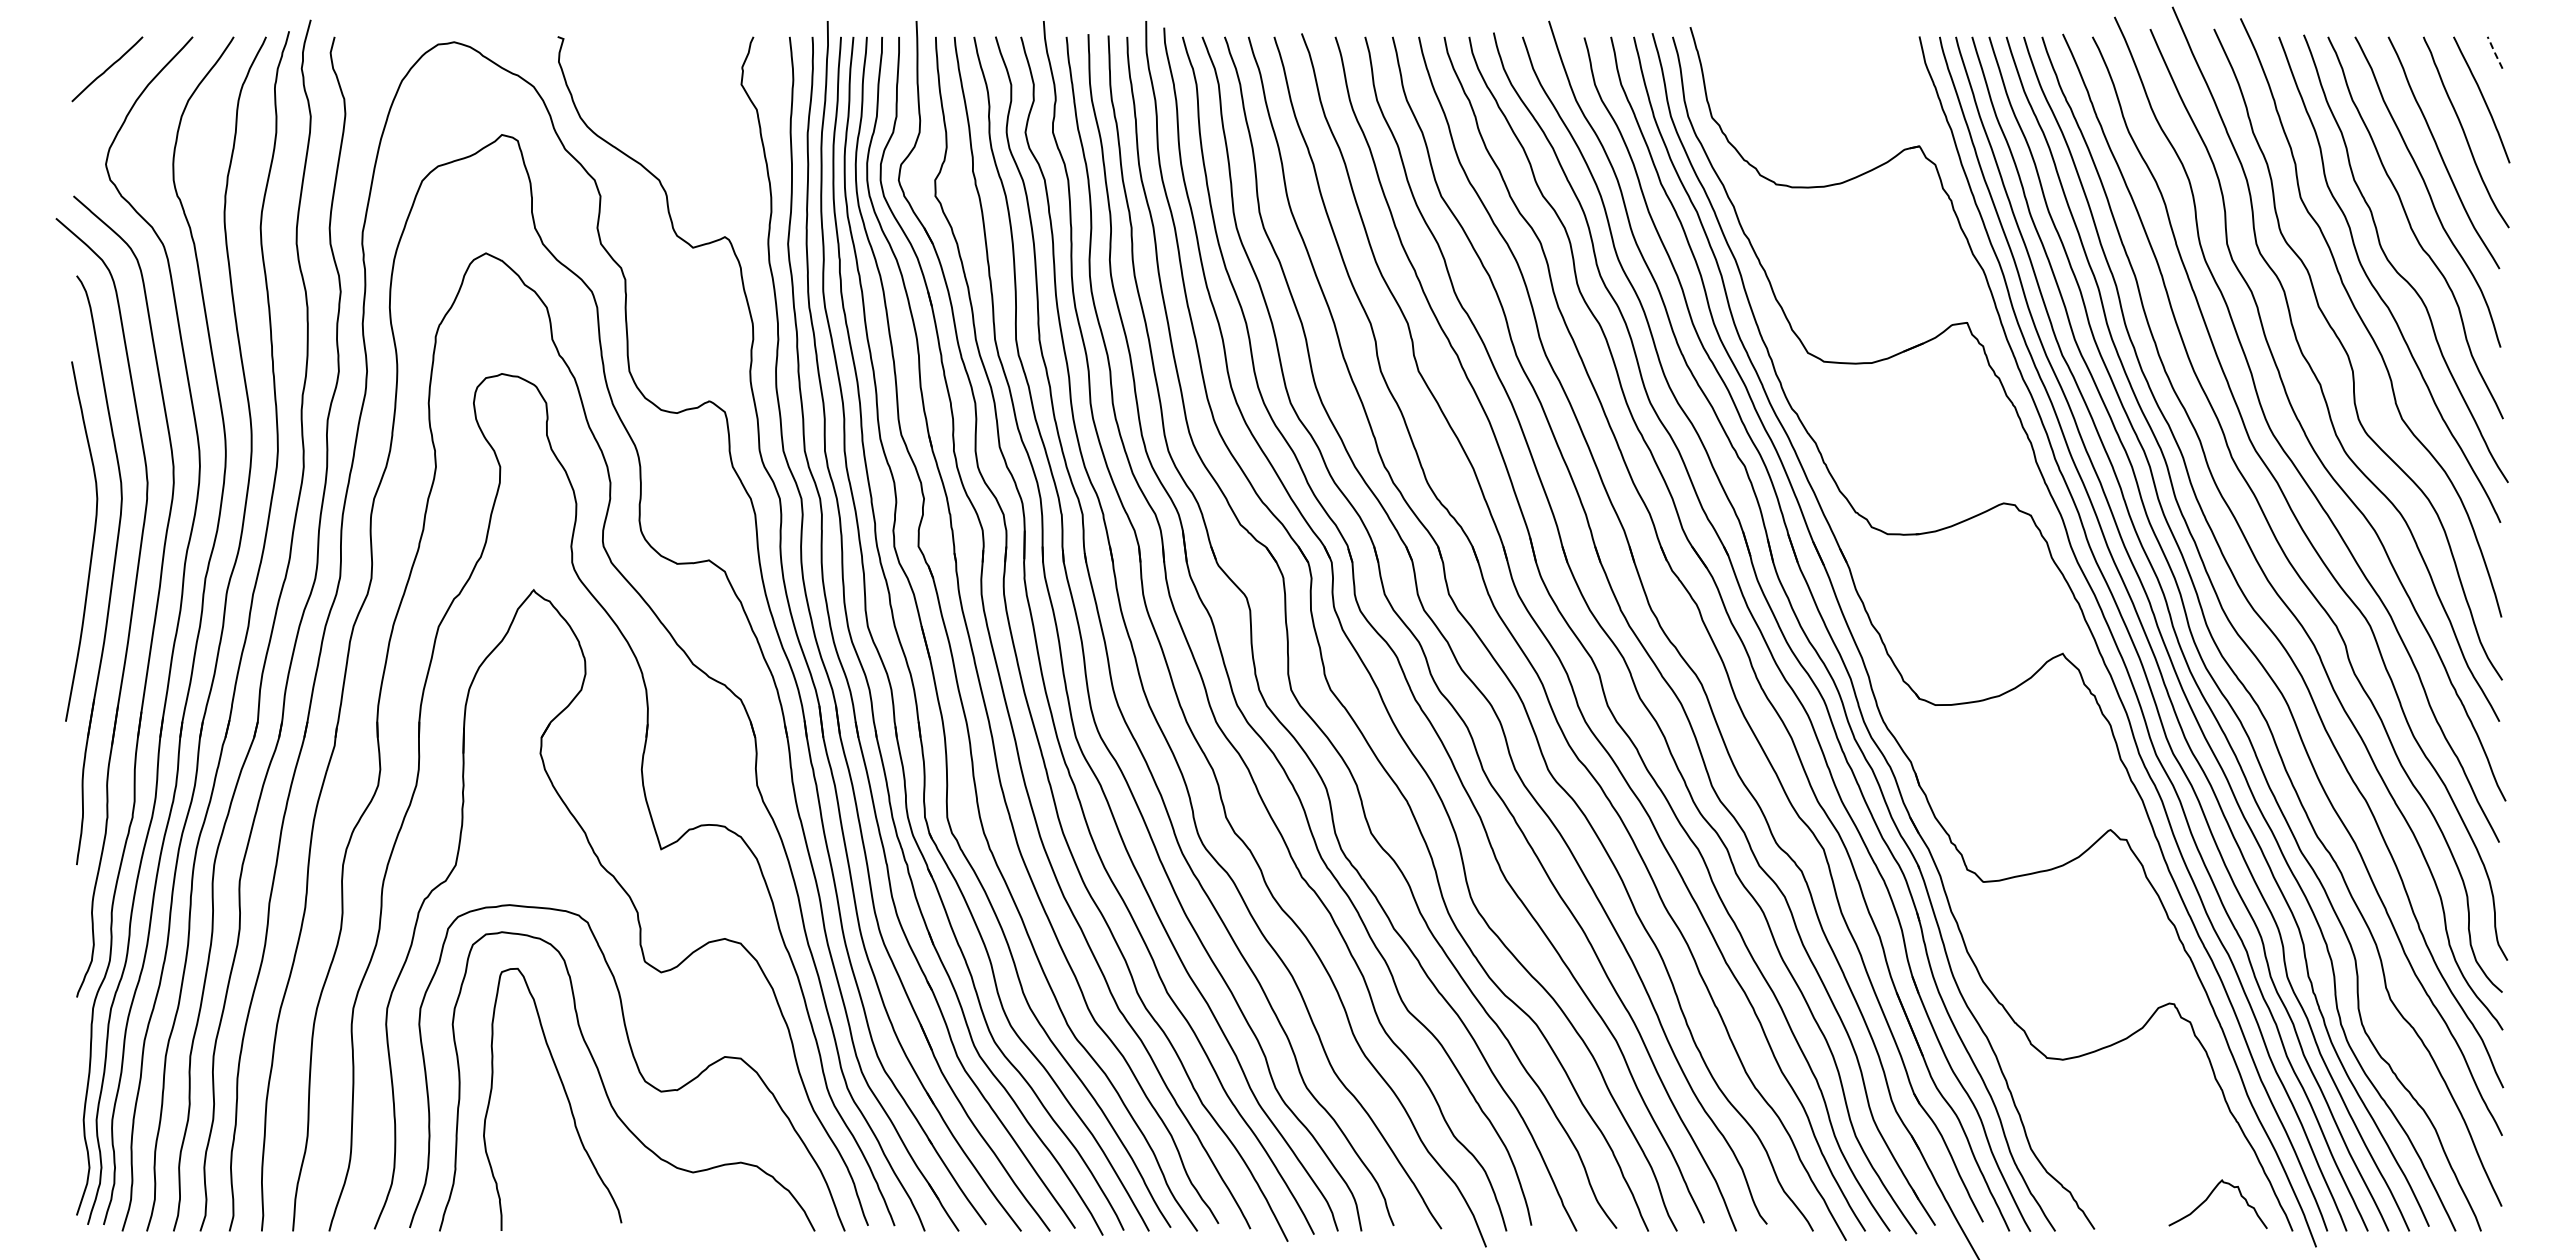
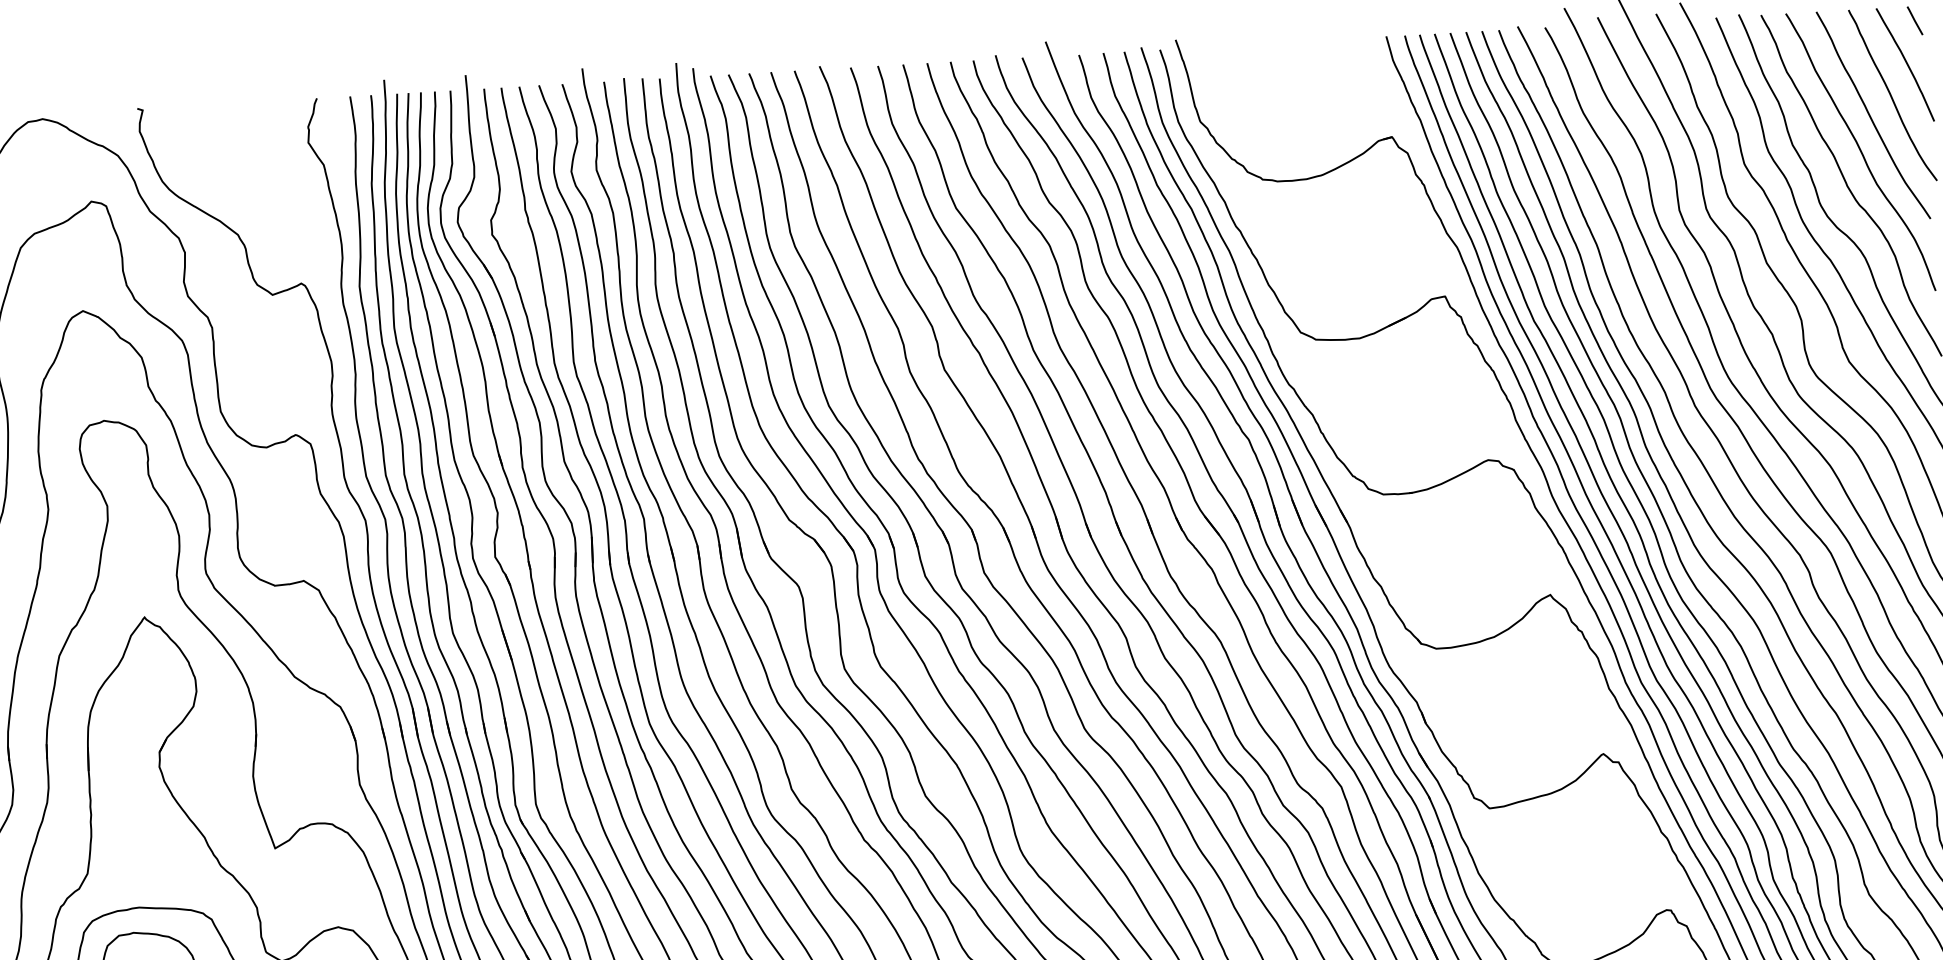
line: (2494, 52) -> (1914, 20), dashed -> solid

